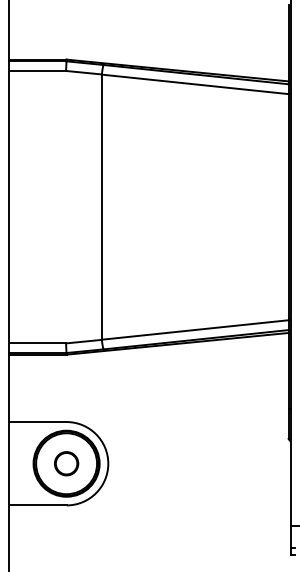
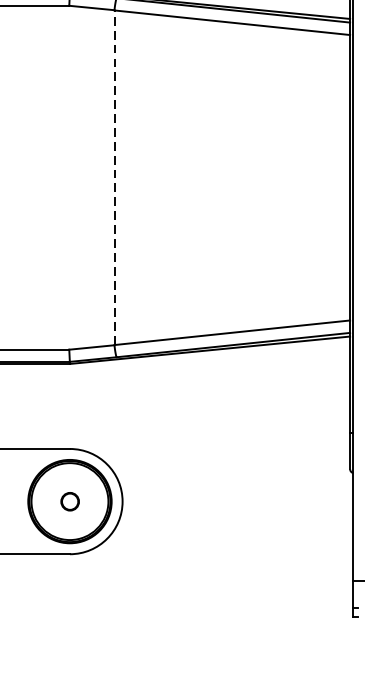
line: (101, 207) -> (114, 178), solid -> dashed
circle: (66, 463) -> (69, 501), size x0.6

